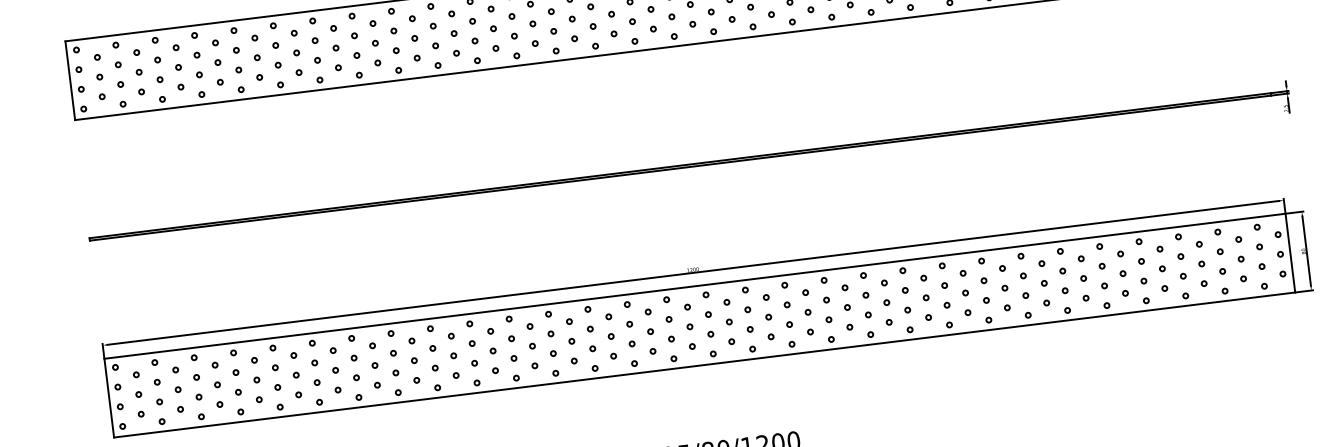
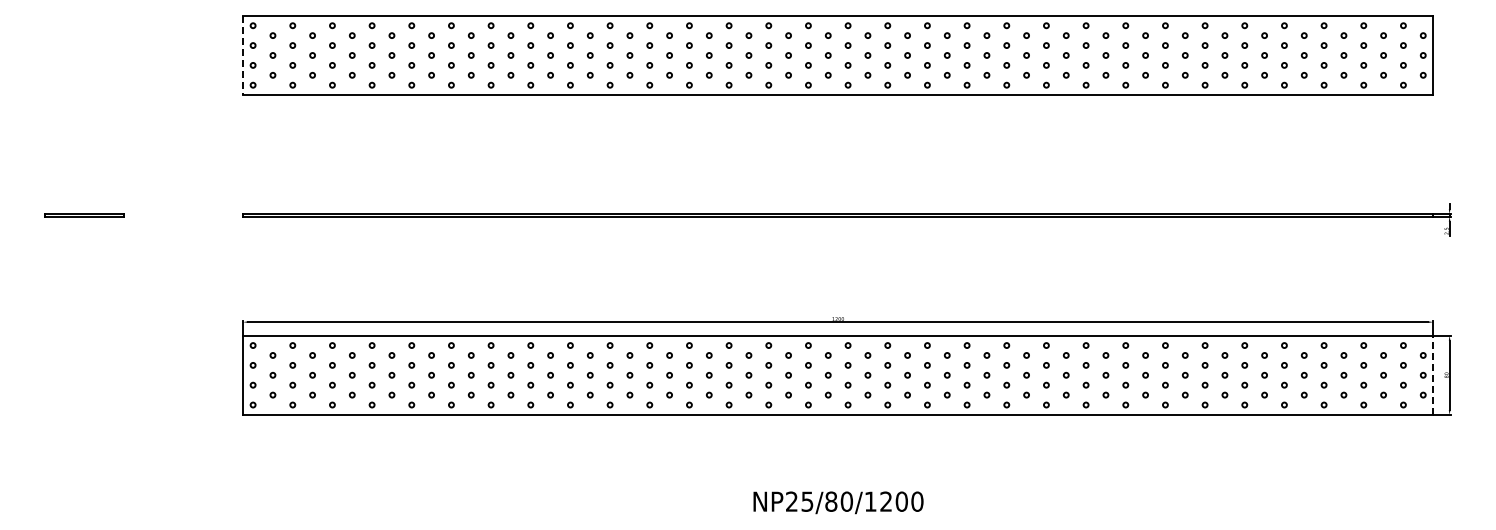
line: (70, 80) -> (243, 55), solid -> dashed
line: (1290, 253) -> (1433, 375), solid -> dashed

